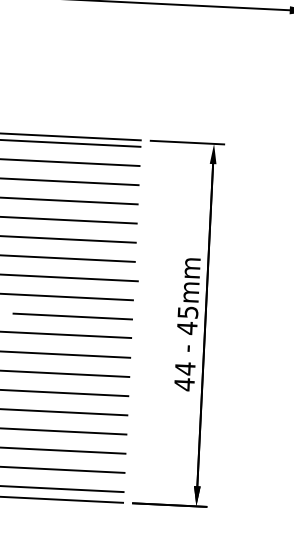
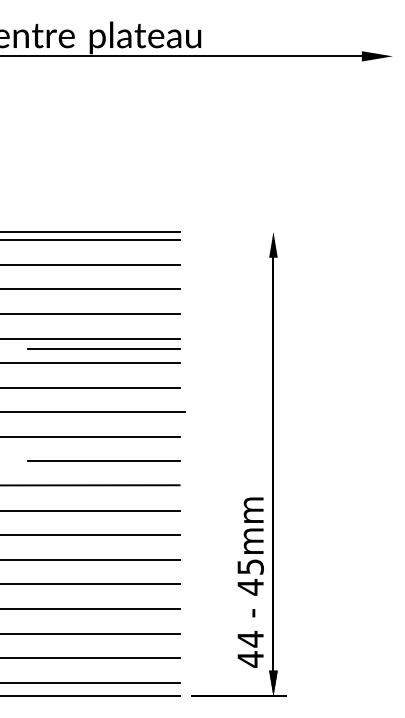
line: (187, 142) -> (239, 231), removed
line: (77, 228) -> (103, 348), added
text: (187, 324) -> (250, 582), moved

